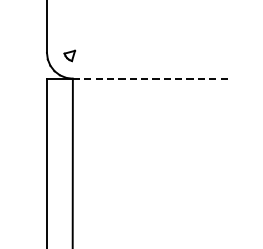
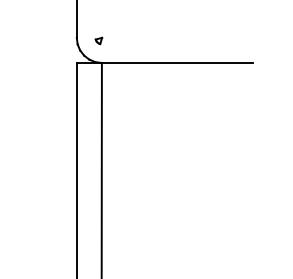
part: (69, 55) -> (98, 40), size x0.62
line: (150, 79) -> (177, 63), dashed -> solid

